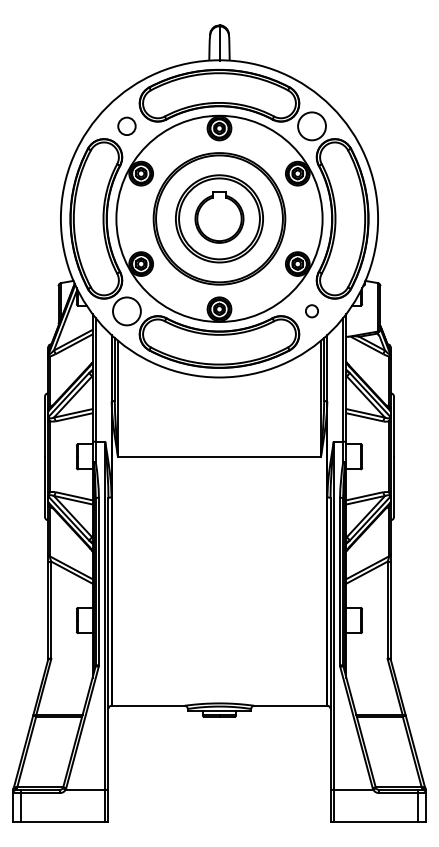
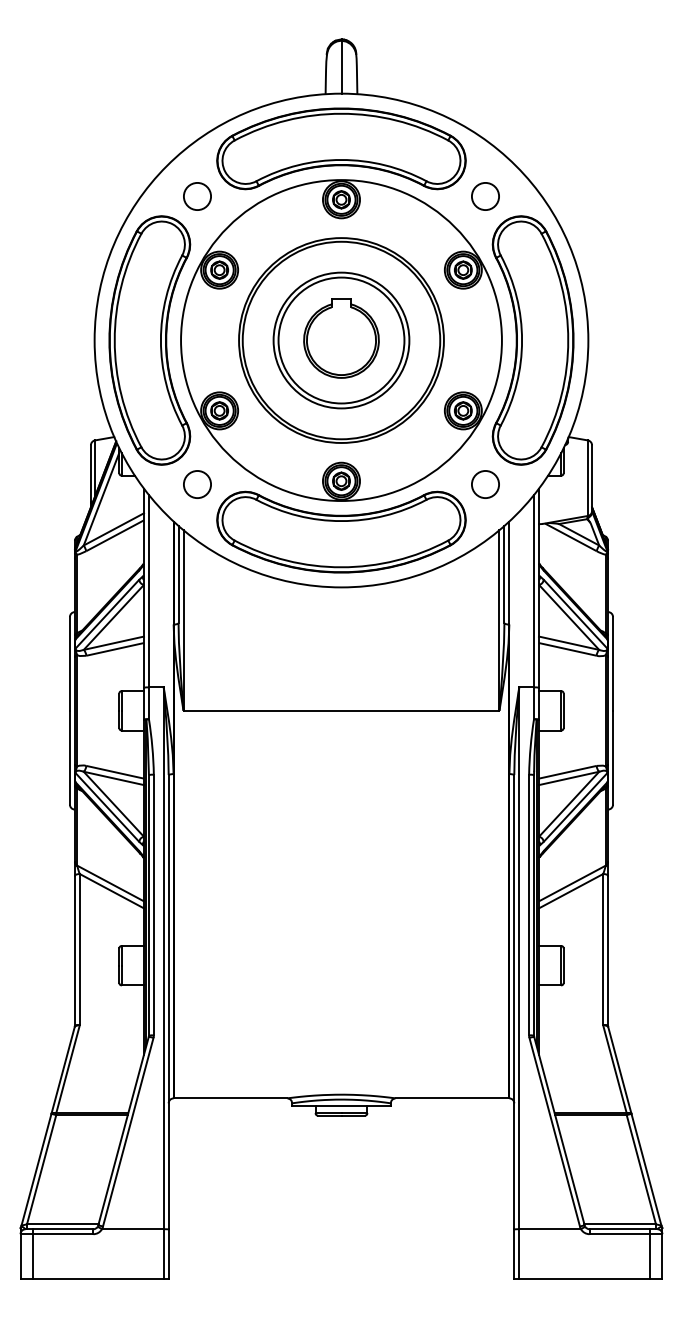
circle: (311, 126) -> (484, 196), size x0.62
circle: (311, 310) -> (484, 483), size x1.43
circle: (126, 311) -> (196, 484), size x0.62

